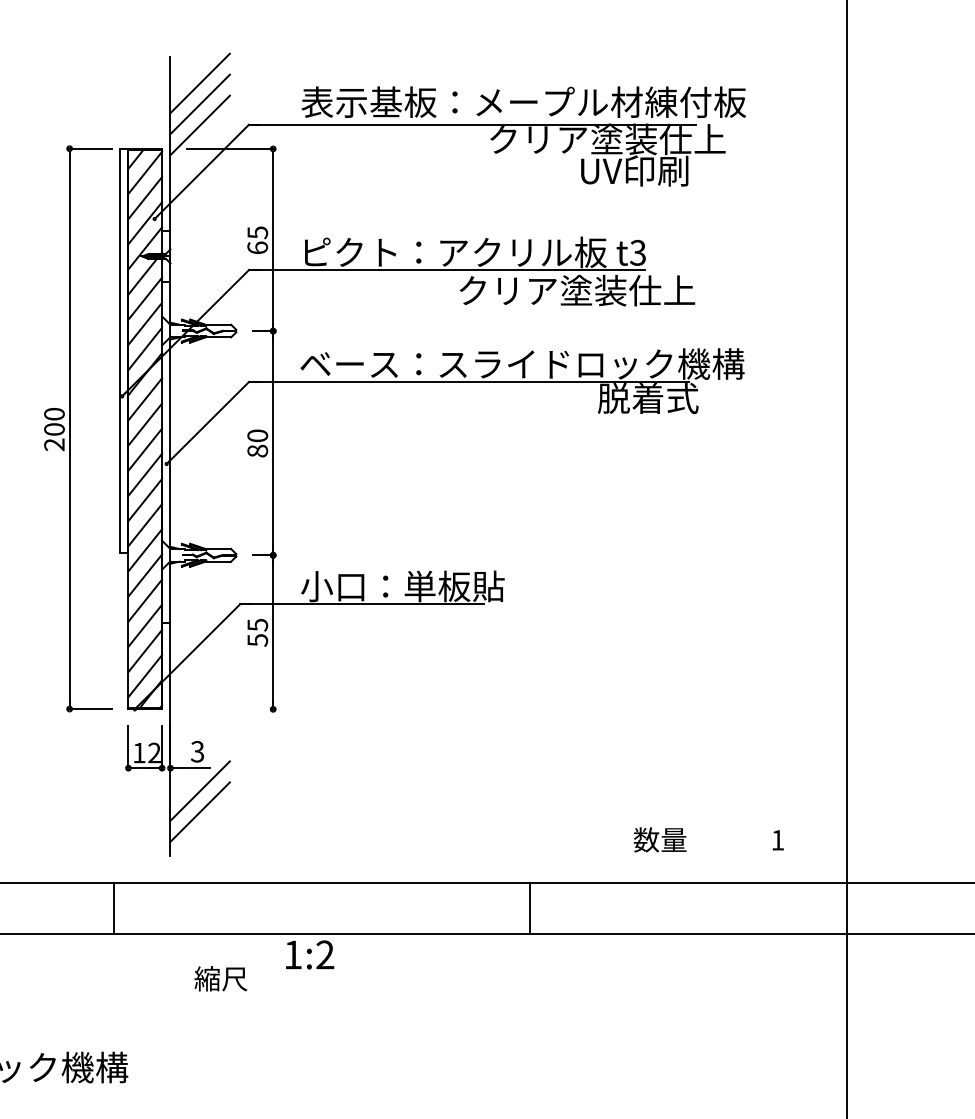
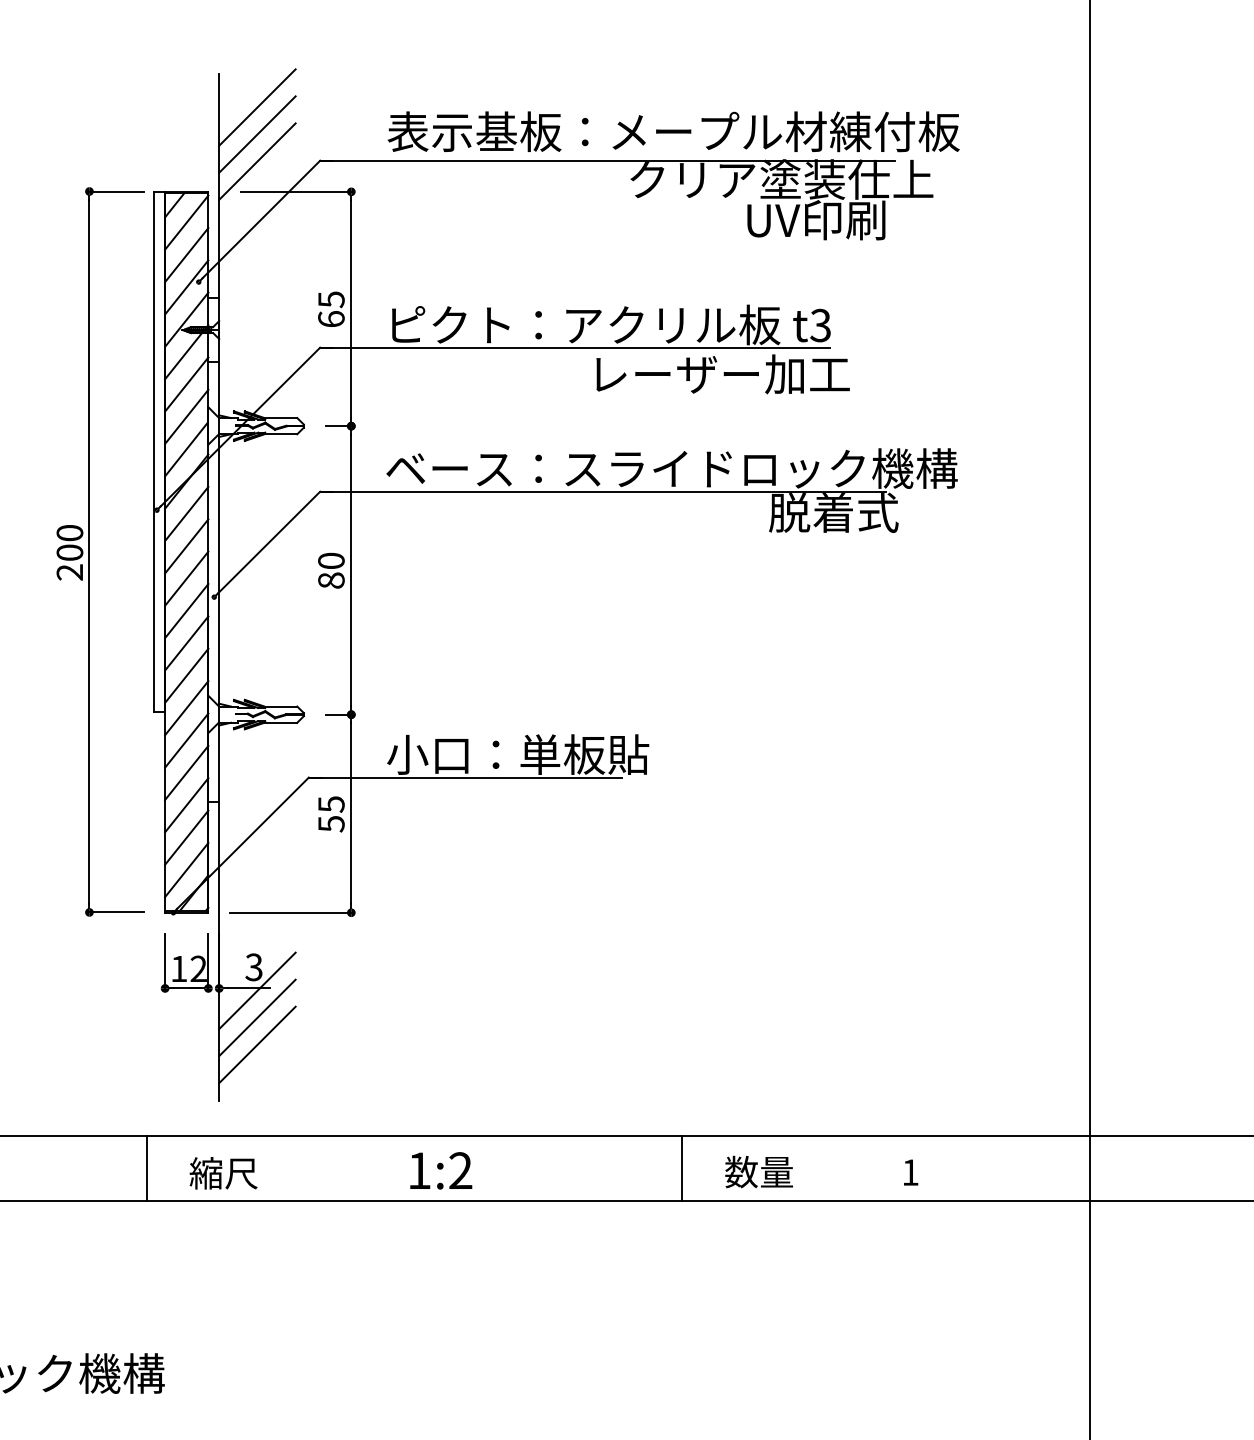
text: (577, 290) -> (742, 373), クリア塗装仕上 -> レーザー加工
line: (225, 709) -> (289, 912), added
line: (199, 769) -> (256, 990), added
text: (708, 839) -> (821, 1171), moved
text: (310, 954) -> (441, 1170), moved
text: (220, 978) -> (223, 1172), moved

